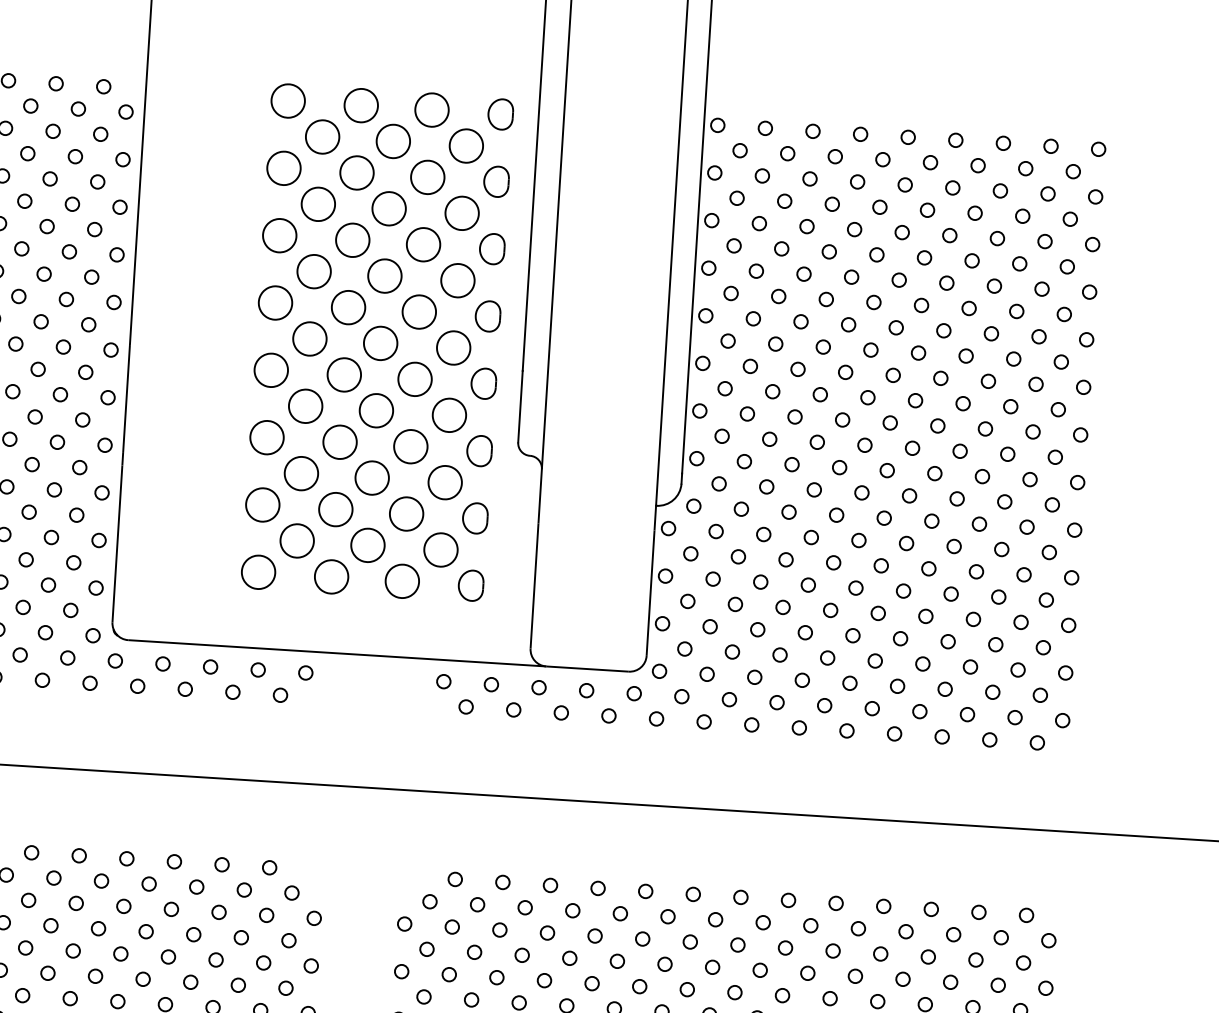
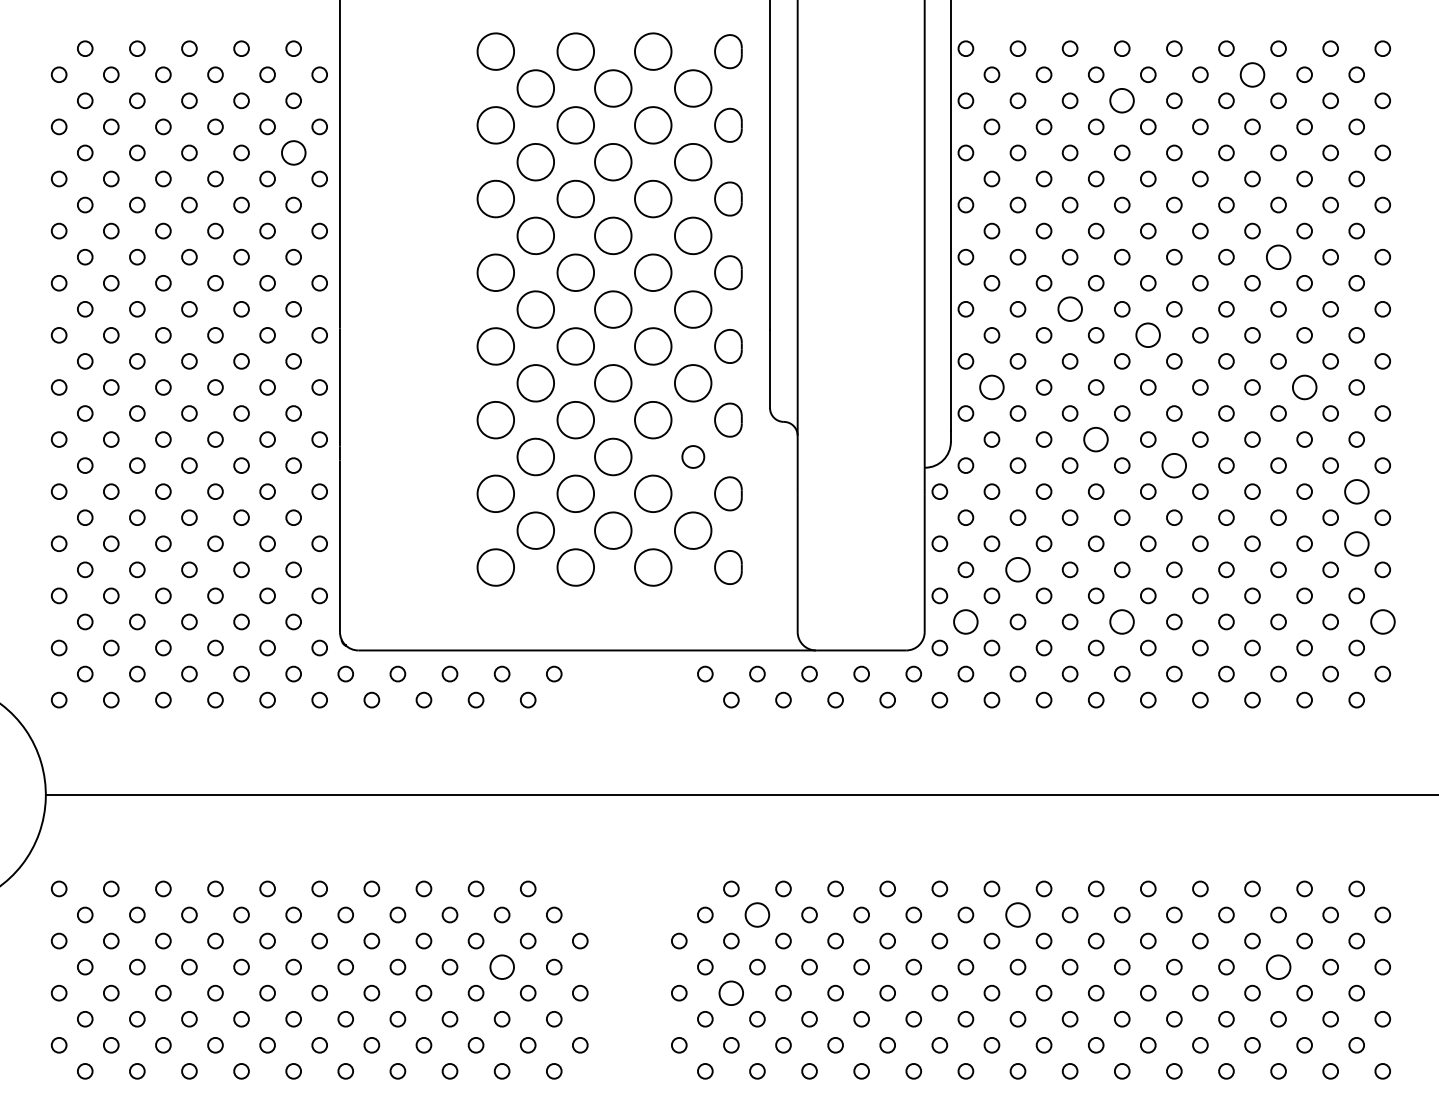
circle: (978, 165) -> (1252, 74), size x1.6
circle: (97, 181) -> (293, 152), size x1.6
circle: (857, 181) -> (1122, 100), size x1.6
circle: (991, 333) -> (1278, 256), size x1.6
circle: (797, 369) -> (1069, 309), size x1.6
circle: (868, 397) -> (1148, 335), size x1.6
circle: (721, 436) -> (991, 387), size x1.6
circle: (1007, 454) -> (1304, 387), size x1.6
part: (445, 482) -> (693, 456), size x0.6
circle: (814, 489) -> (1096, 439), size x1.6
circle: (884, 518) -> (1174, 465), size x1.6
circle: (1049, 552) -> (1356, 491), size x1.6
circle: (1046, 599) -> (1356, 543), size x1.6
circle: (735, 604) -> (1017, 569), size x1.6
circle: (684, 648) -> (965, 621), size x1.6
circle: (827, 657) -> (1122, 621), size x1.6
circle: (1065, 672) -> (1382, 621), size x1.6
circle: (477, 904) -> (757, 914), size x1.6
circle: (715, 919) -> (1017, 914), size x1.6
circle: (240, 937) -> (501, 966), size x1.6
circle: (449, 974) -> (731, 992), size x1.6
circle: (950, 981) -> (1278, 966), size x1.6

